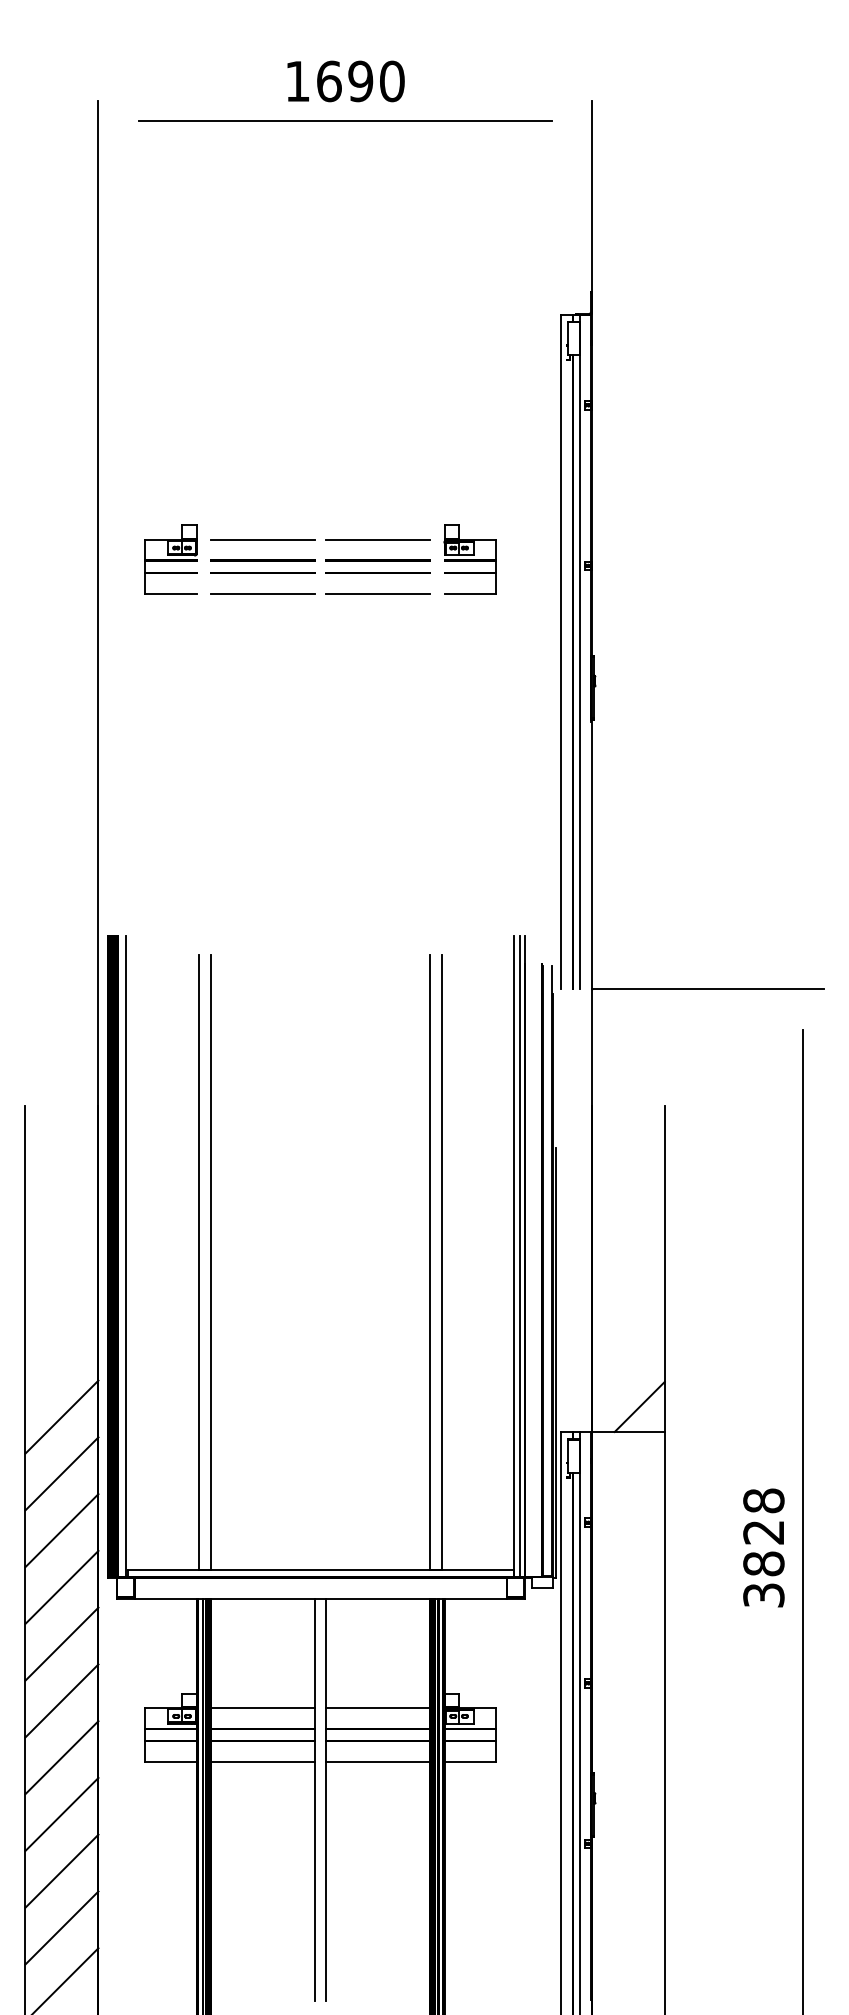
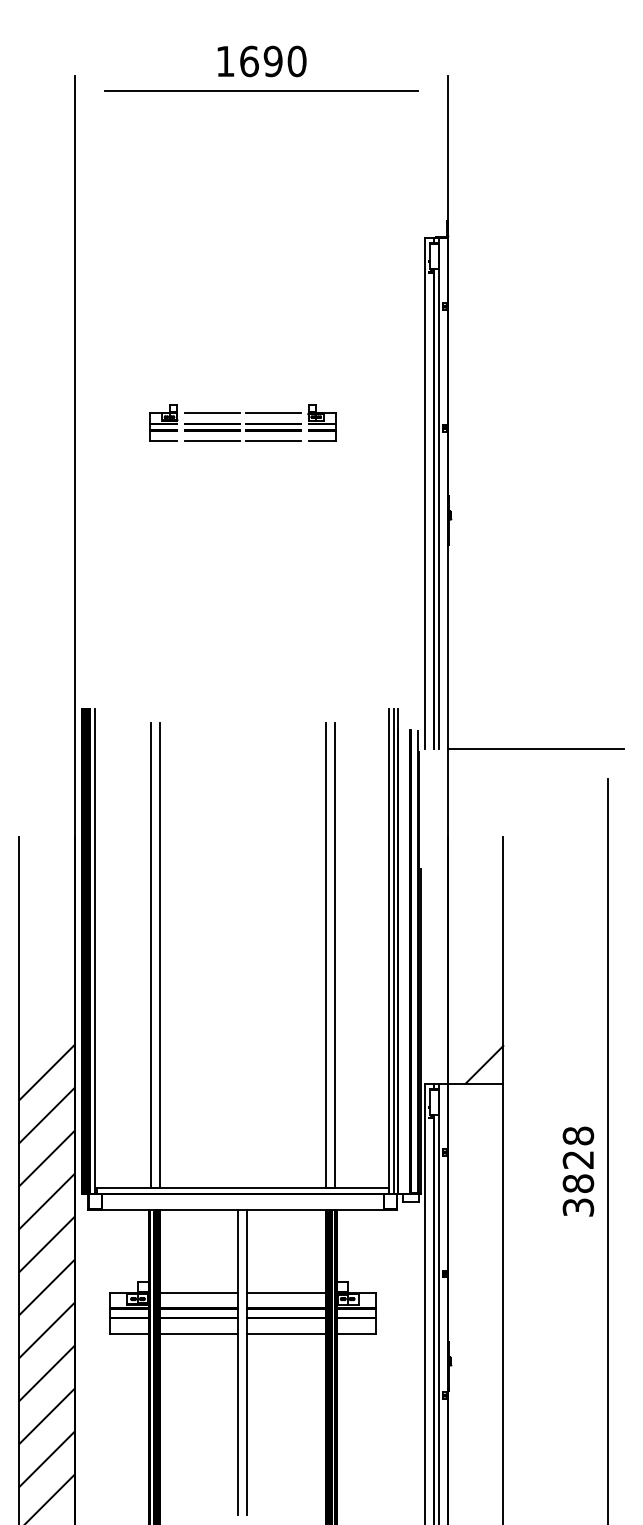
part: (320, 558) -> (242, 422), size x0.7

